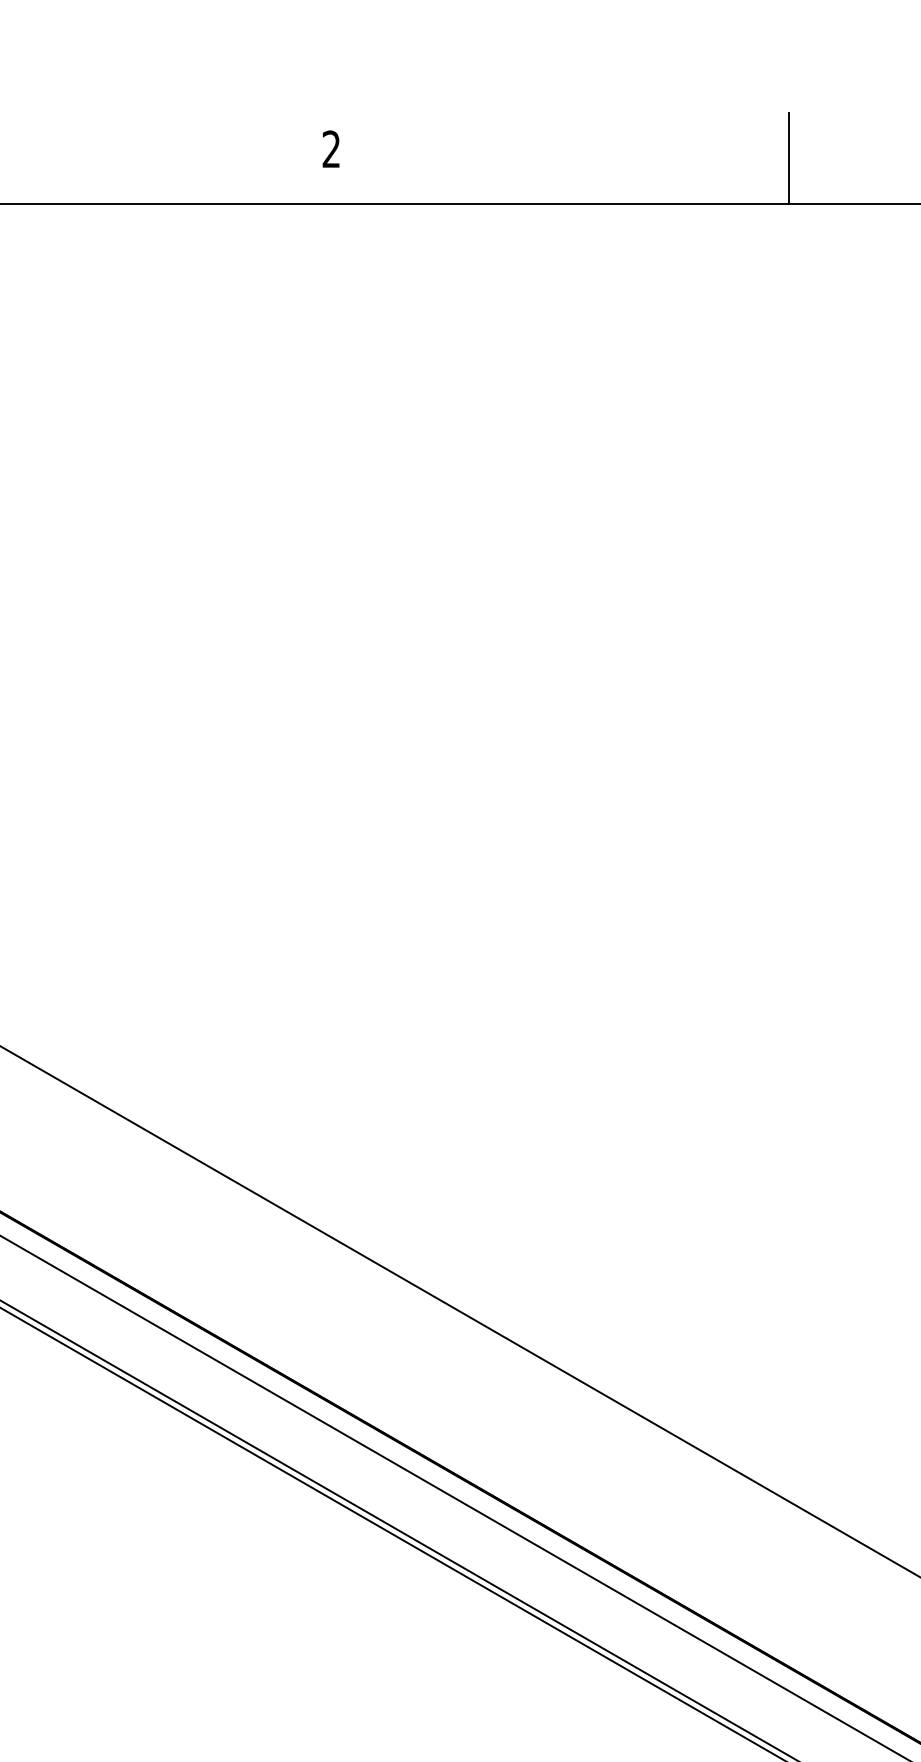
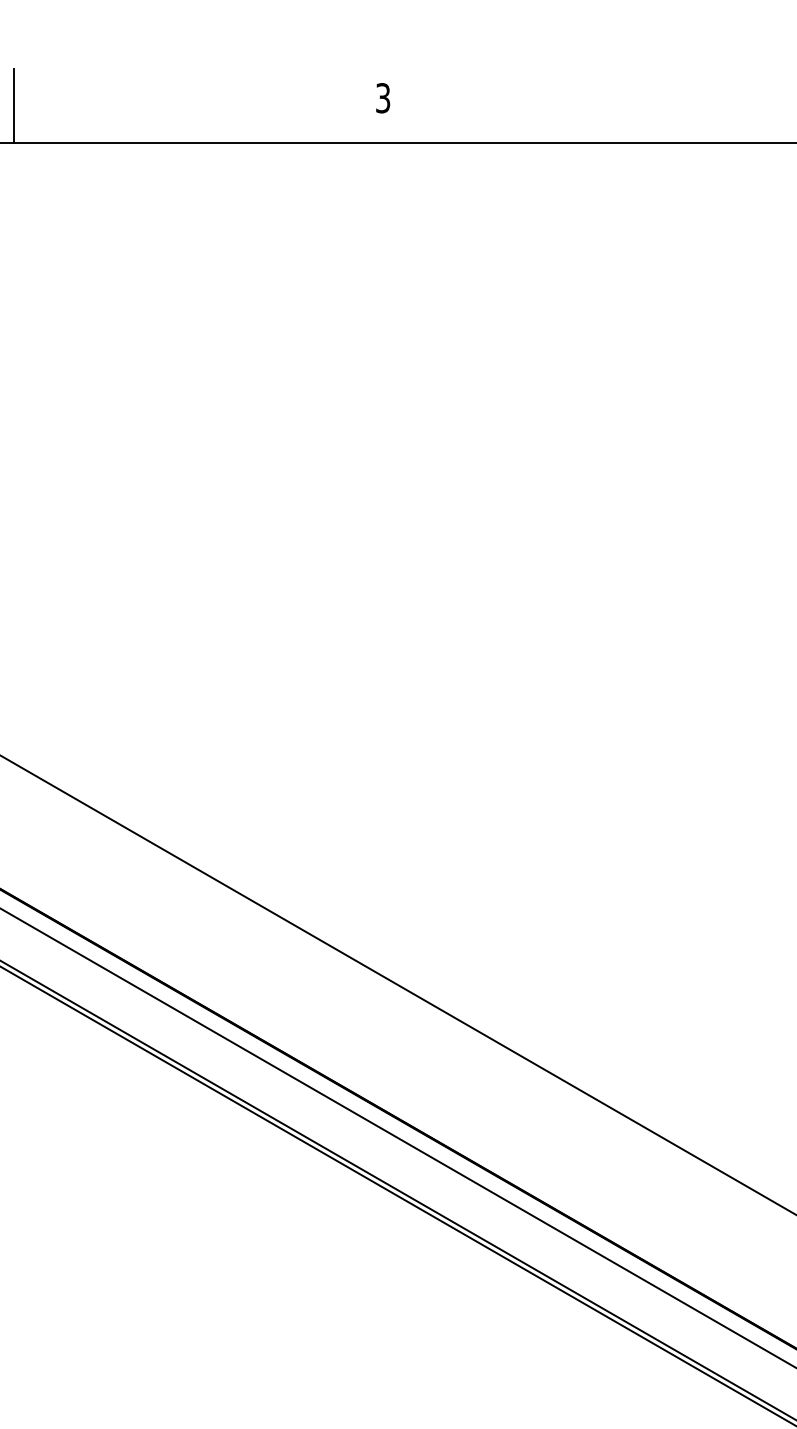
text: (331, 149) -> (383, 98), 2 -> 3
line: (789, 158) -> (752, 105), removed

